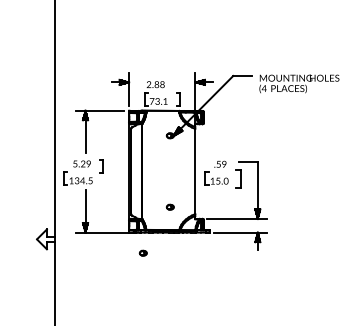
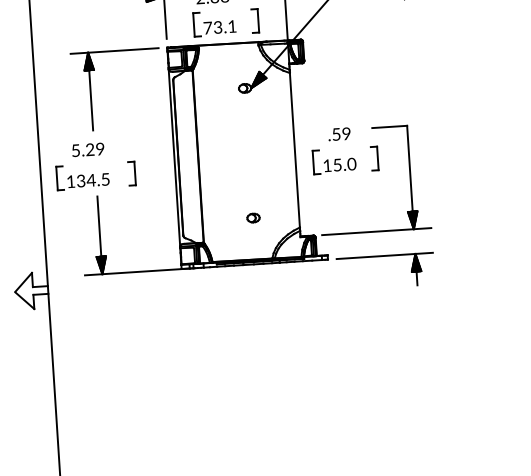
part: (101, 166) -> (132, 173), moved
part: (238, 178) -> (373, 157), size x0.71
part: (142, 252) -> (208, 303), removed

